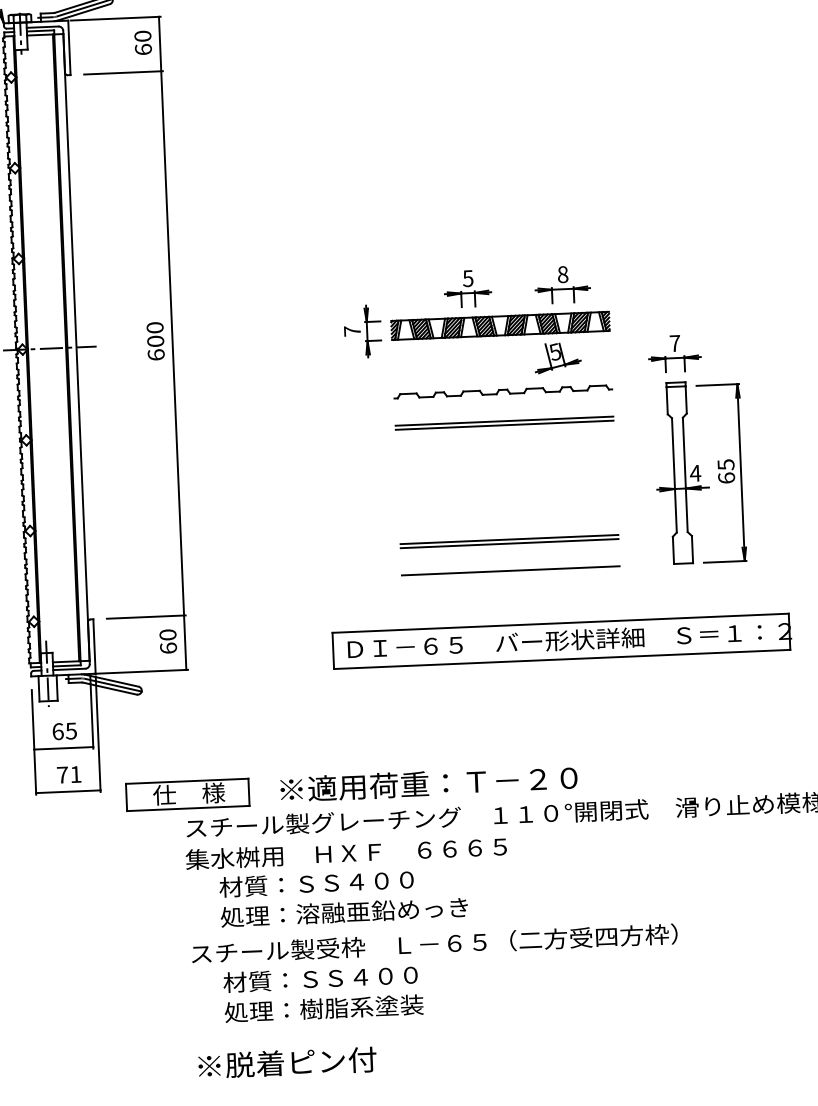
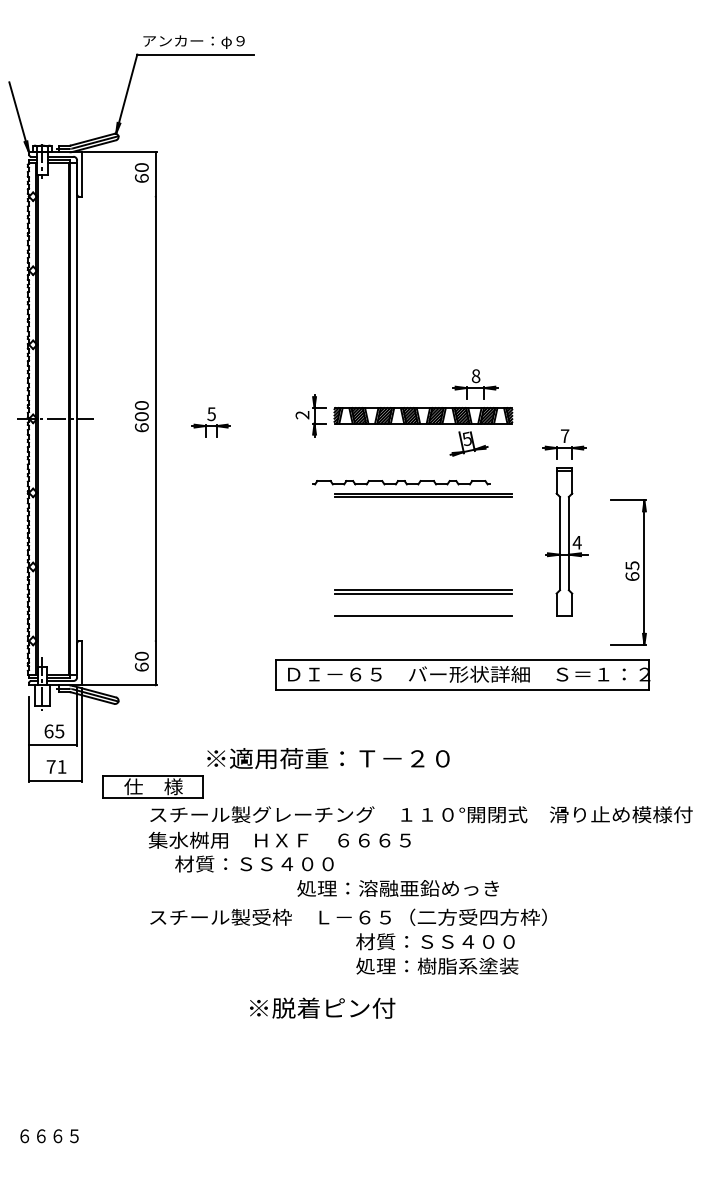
line: (123, 72) -> (124, 196), removed
part: (467, 288) -> (210, 422), moved
text: (352, 331) -> (302, 415), 7 -> 2
part: (503, 391) -> (401, 482), moved
part: (721, 473) -> (628, 572), moved
line: (145, 617) -> (124, 641), removed
text: (429, 783) -> (328, 758), moved
text: (343, 912) -> (397, 888), moved
text: (323, 993) -> (437, 953), moved
text: (287, 1062) -> (322, 1007), moved

